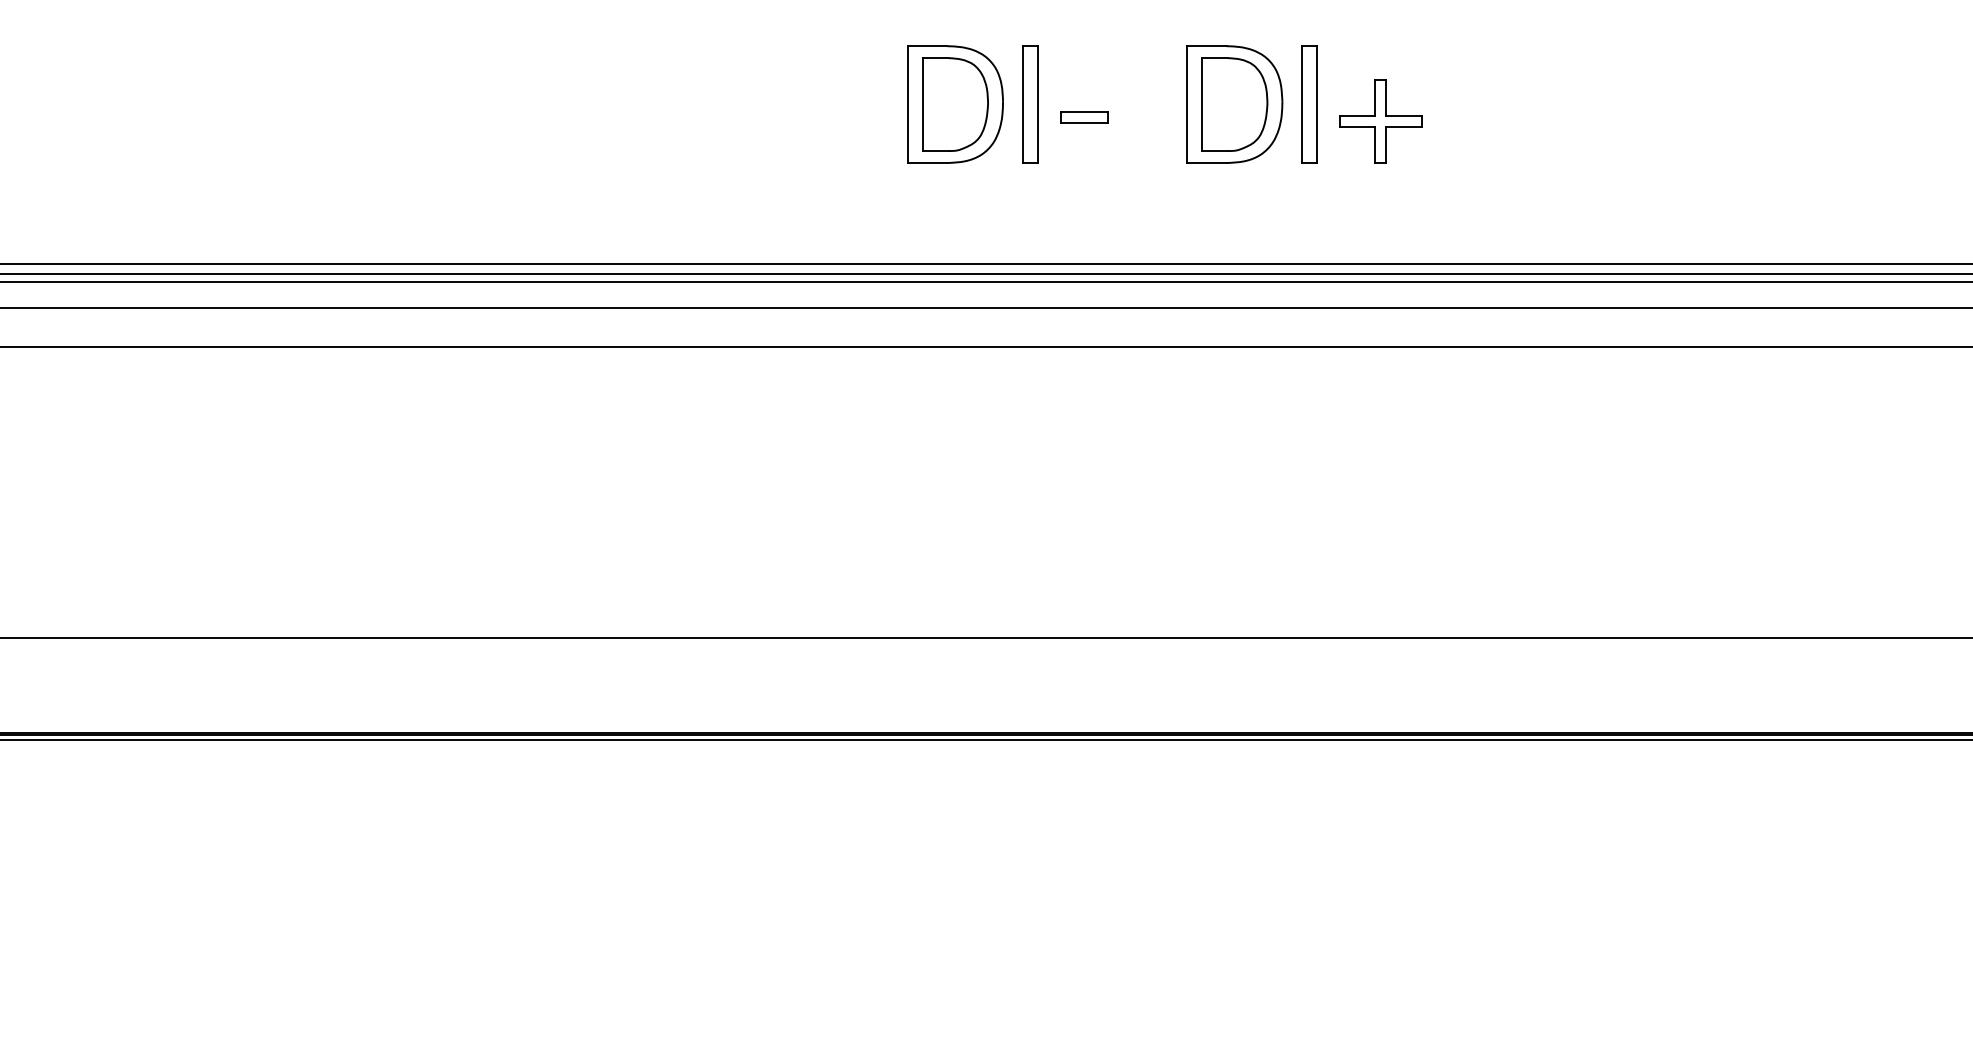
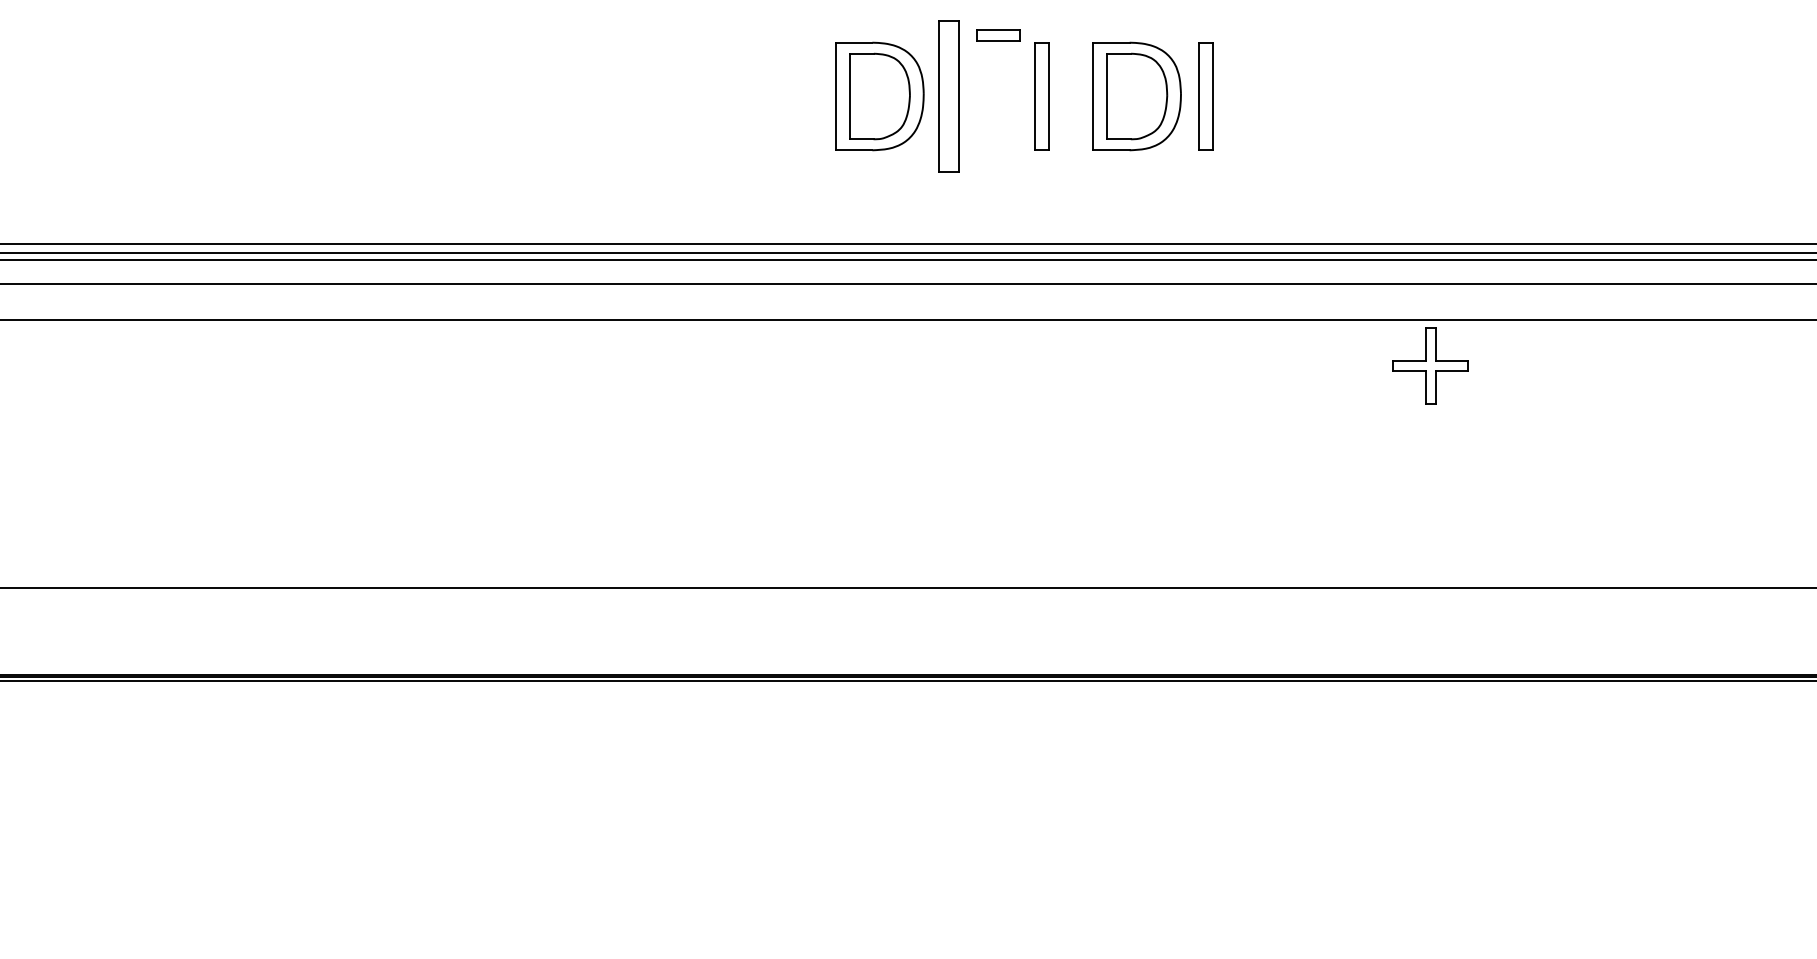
part: (1030, 104) -> (949, 96), size x1.4
part: (1131, 104) -> (1042, 96), added
part: (1084, 117) -> (998, 35), moved
part: (1380, 121) -> (1430, 366), moved

